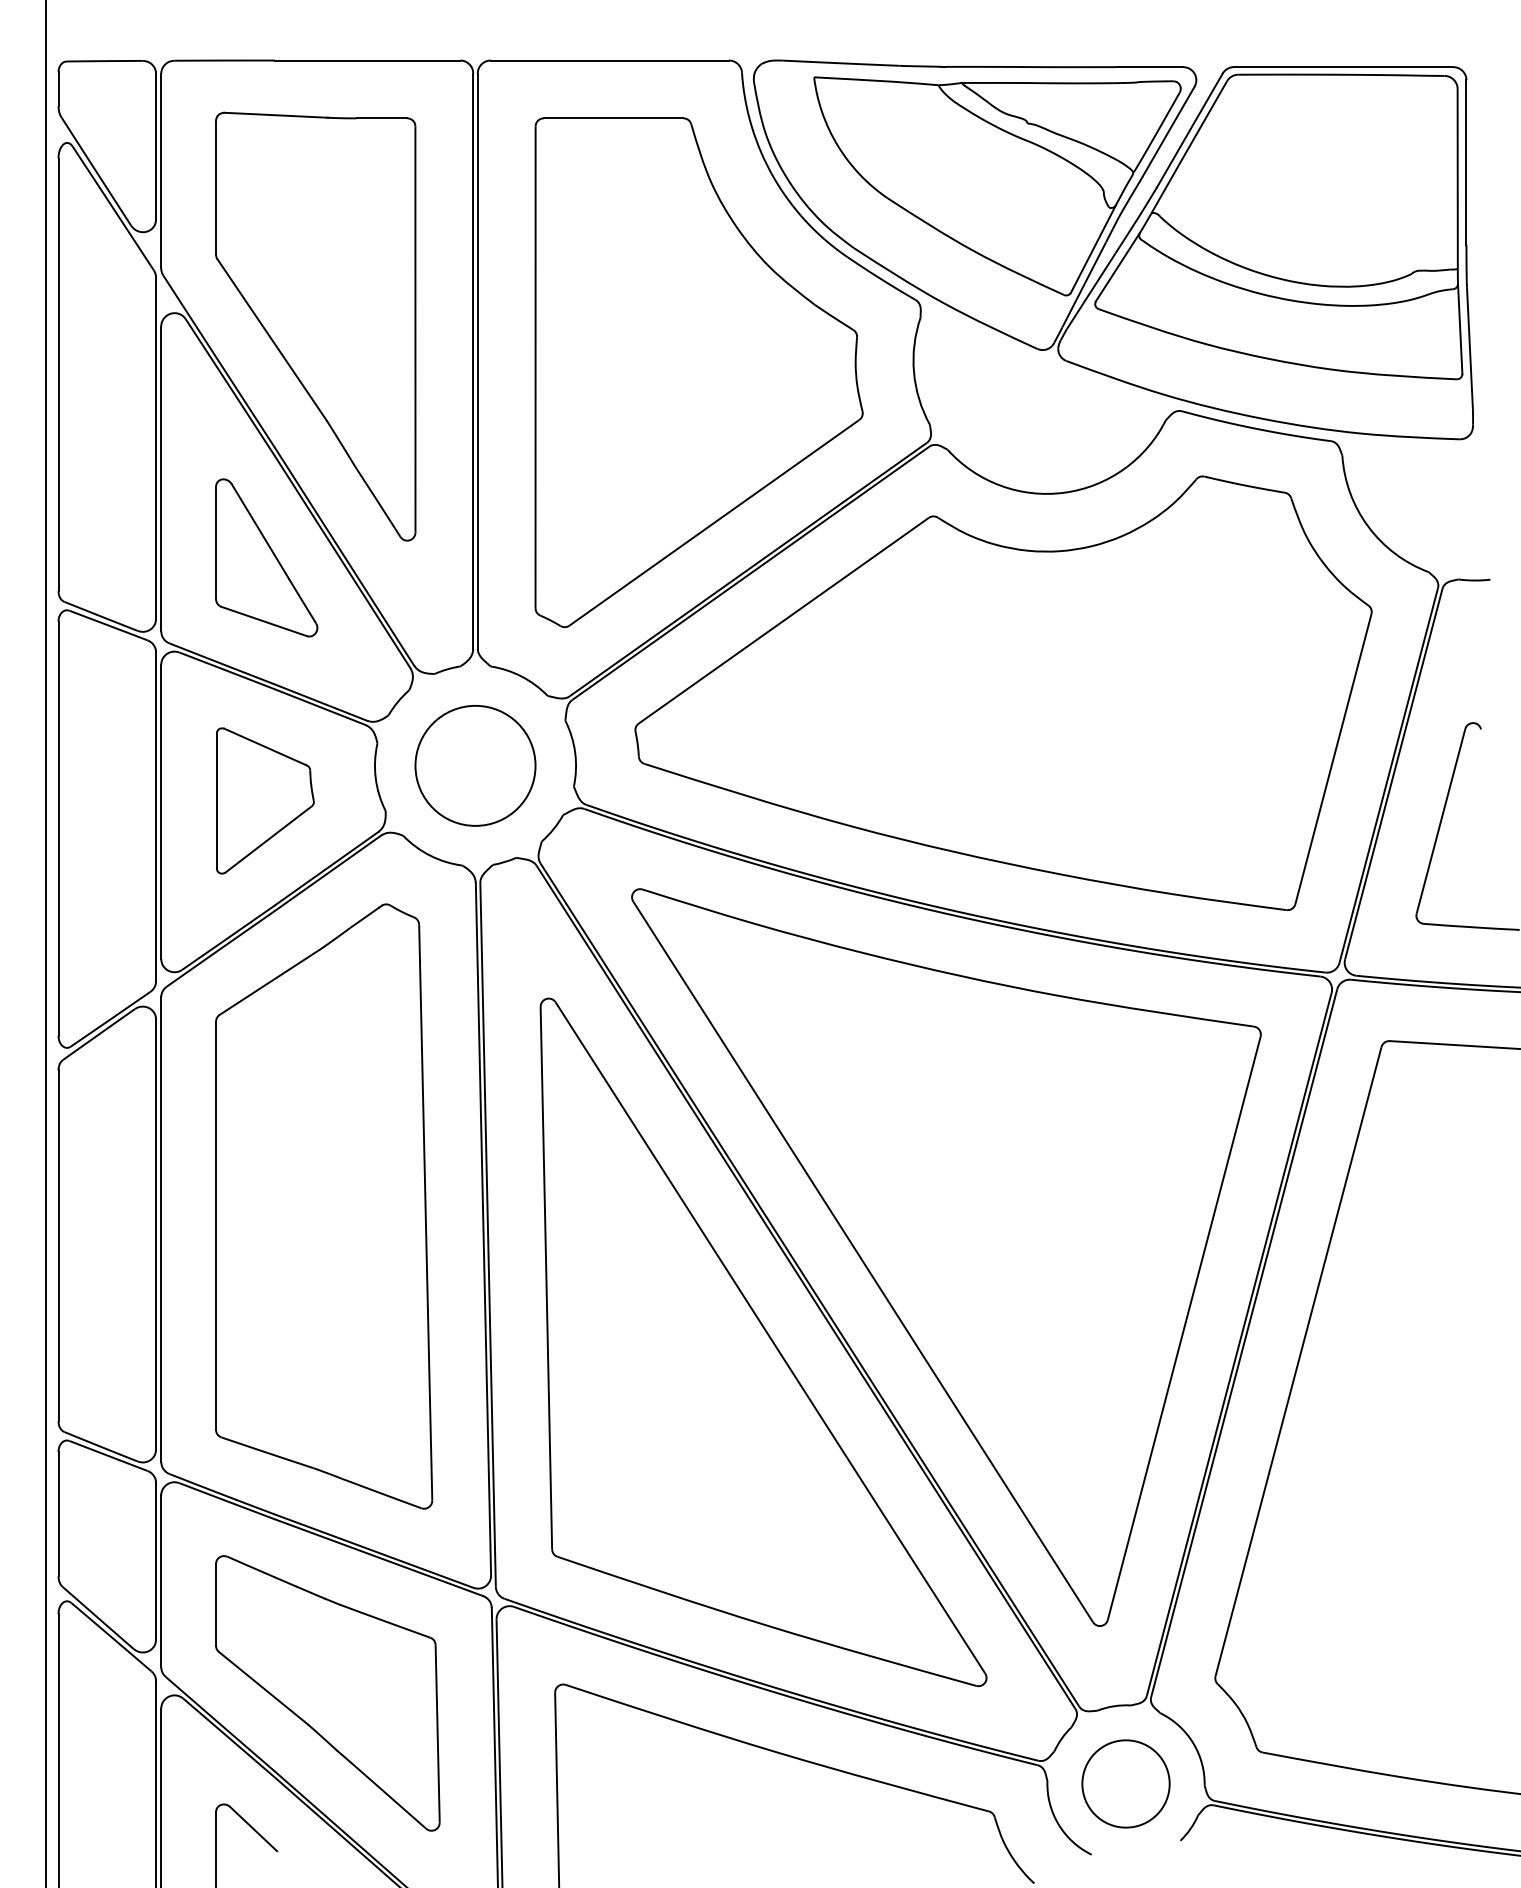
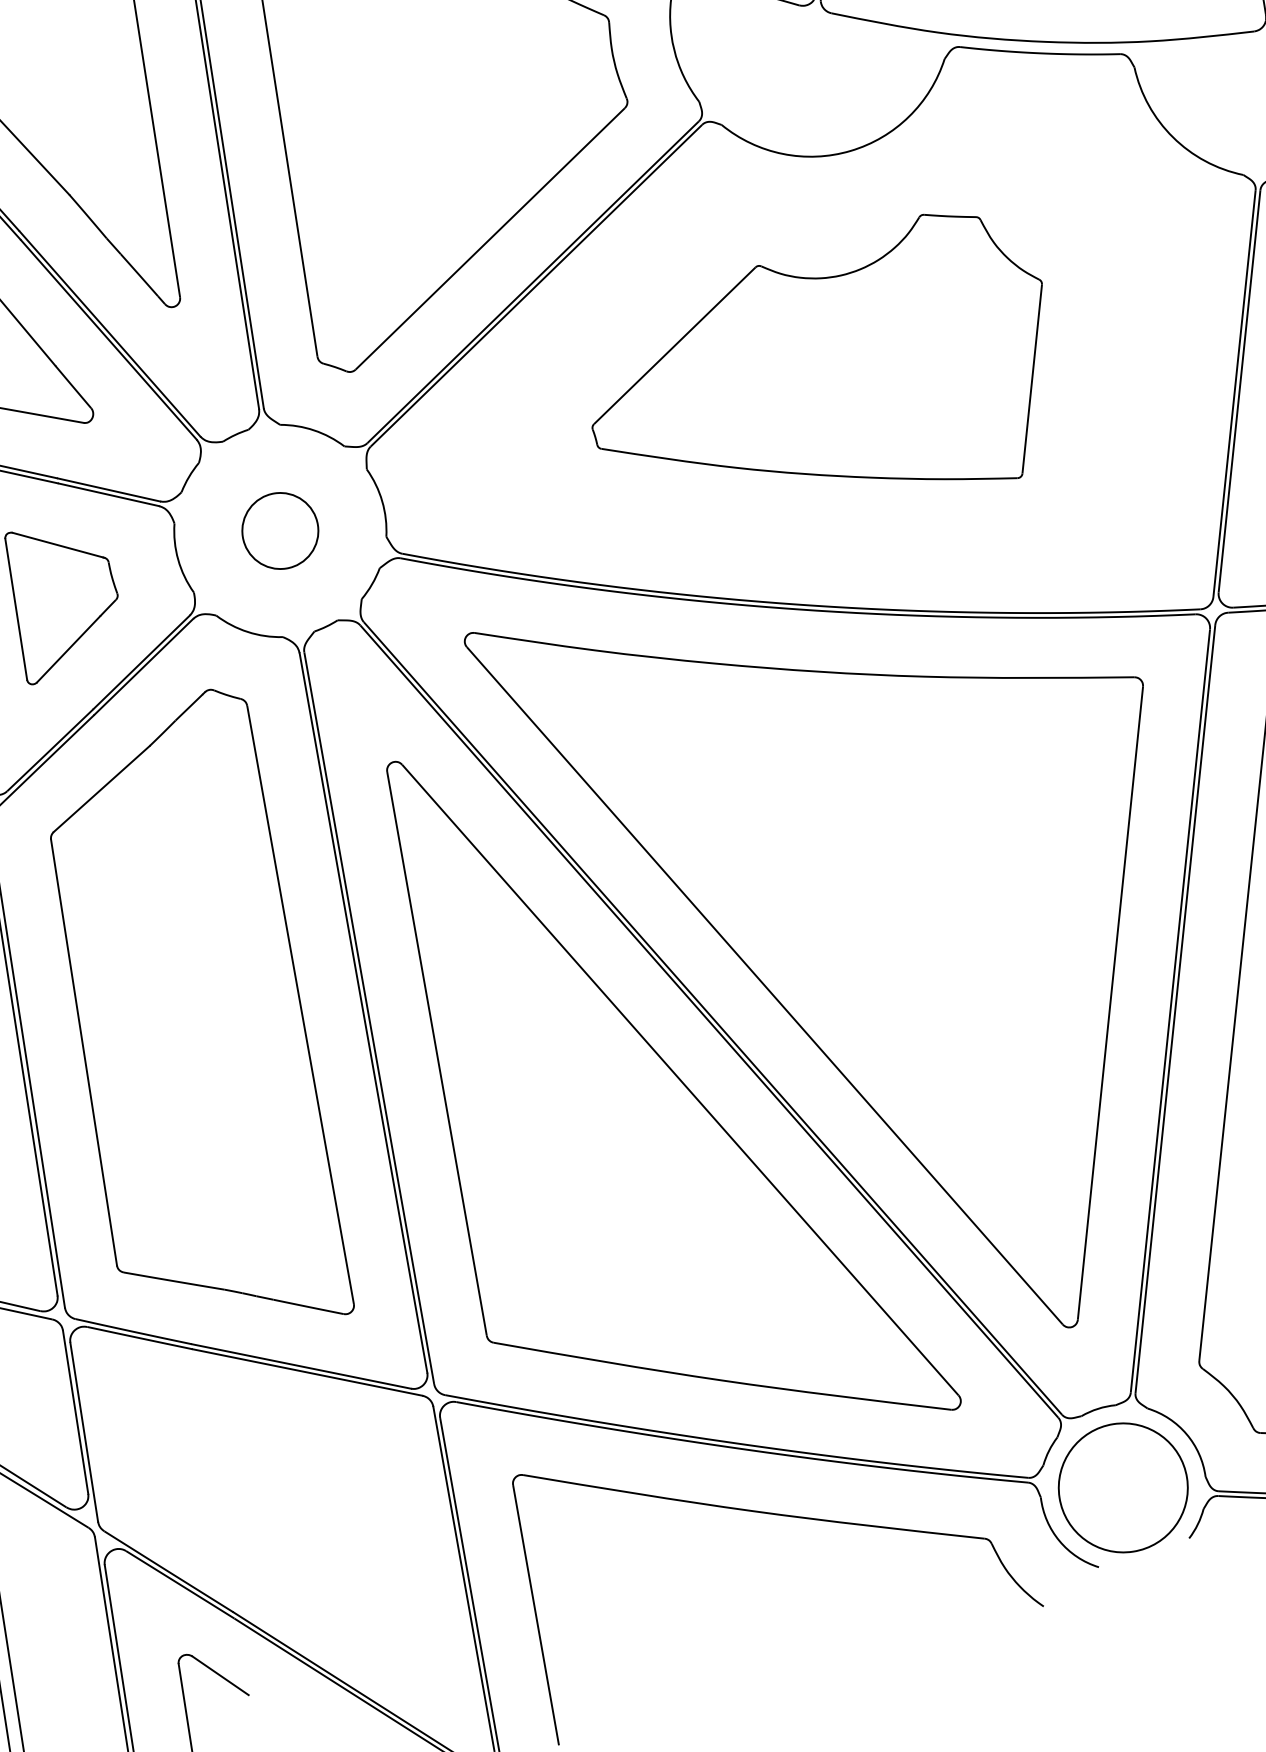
part: (1003, 692) -> (819, 369), size x0.6
circle: (475, 765) -> (280, 530), size x0.6
part: (327, 1693) -> (275, 1522), removed
circle: (1125, 1783) -> (1122, 1487), size x1.4

